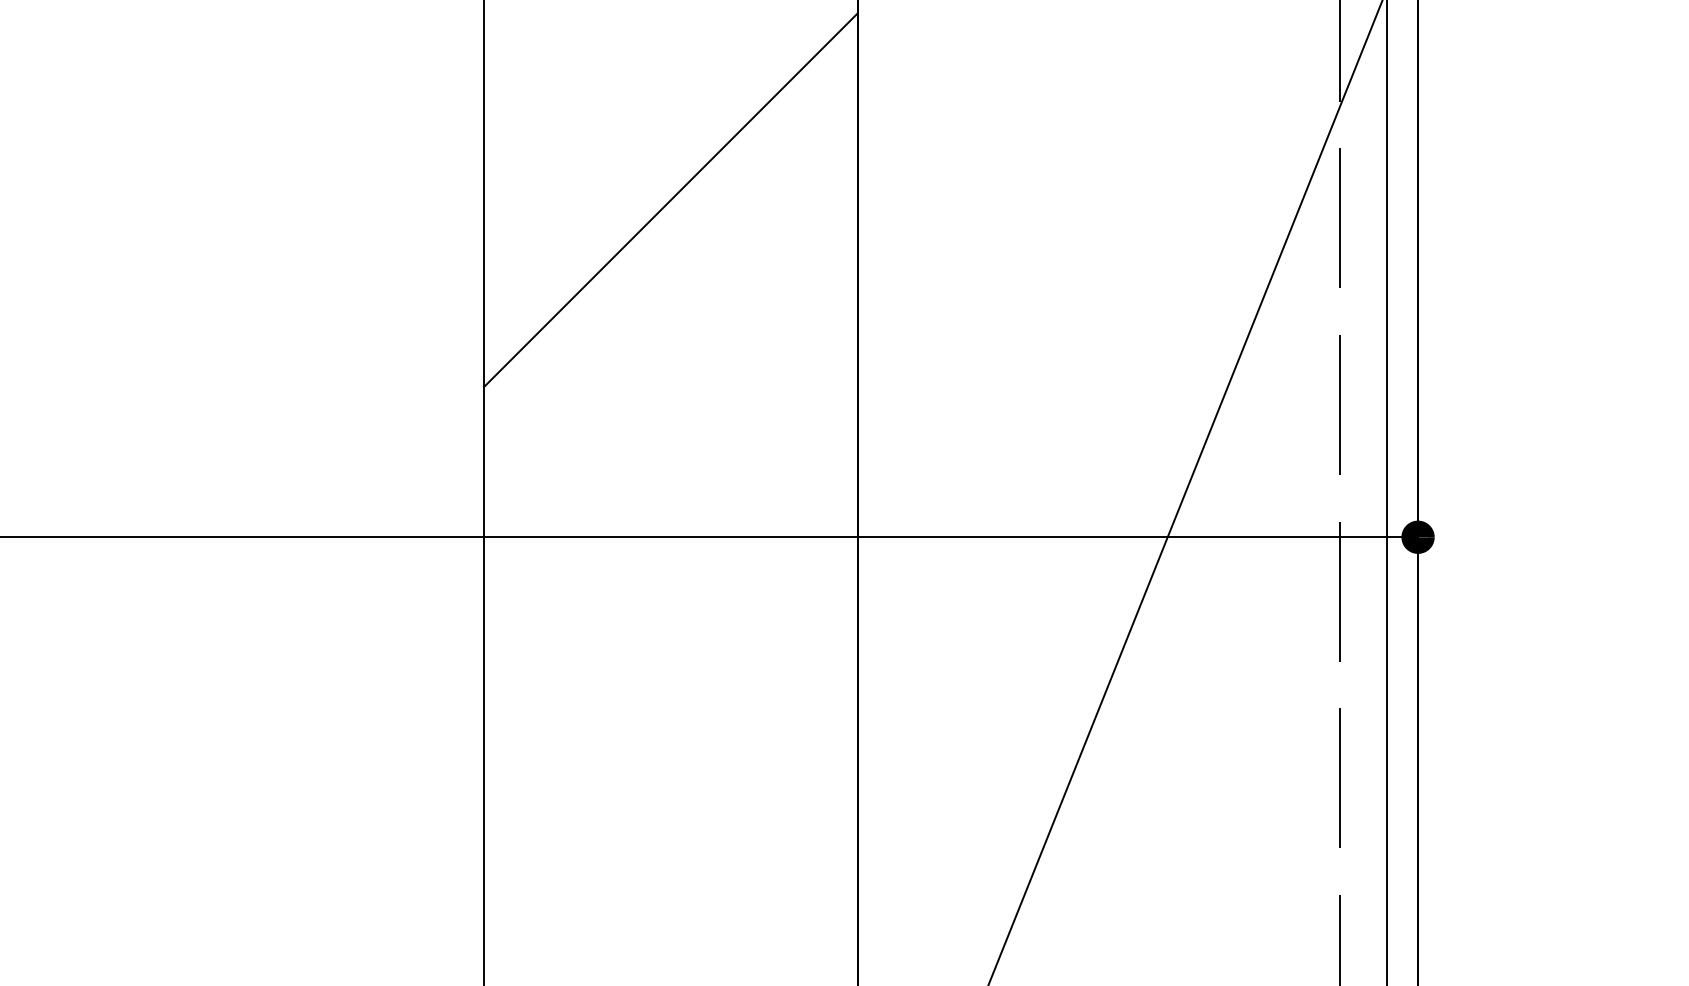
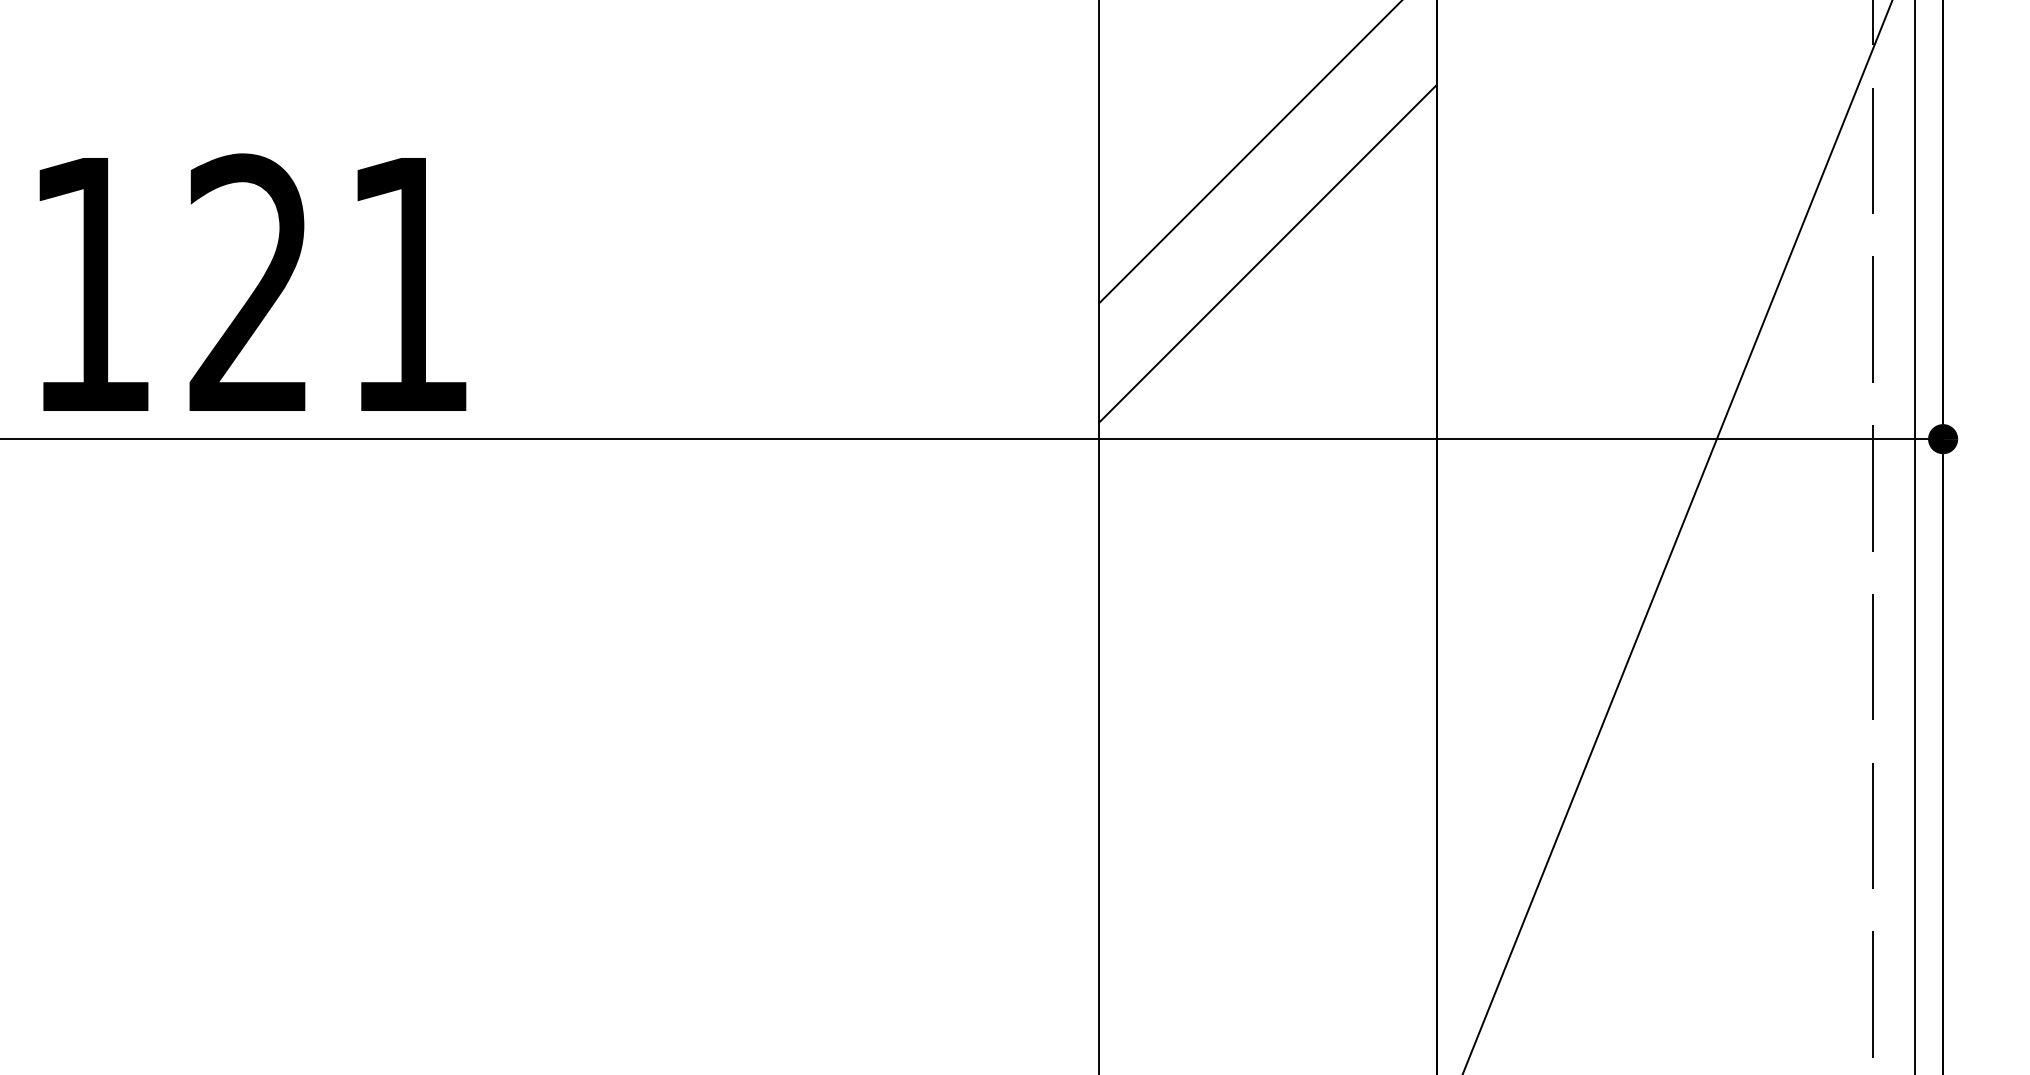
line: (670, 331) -> (1267, 253), added

